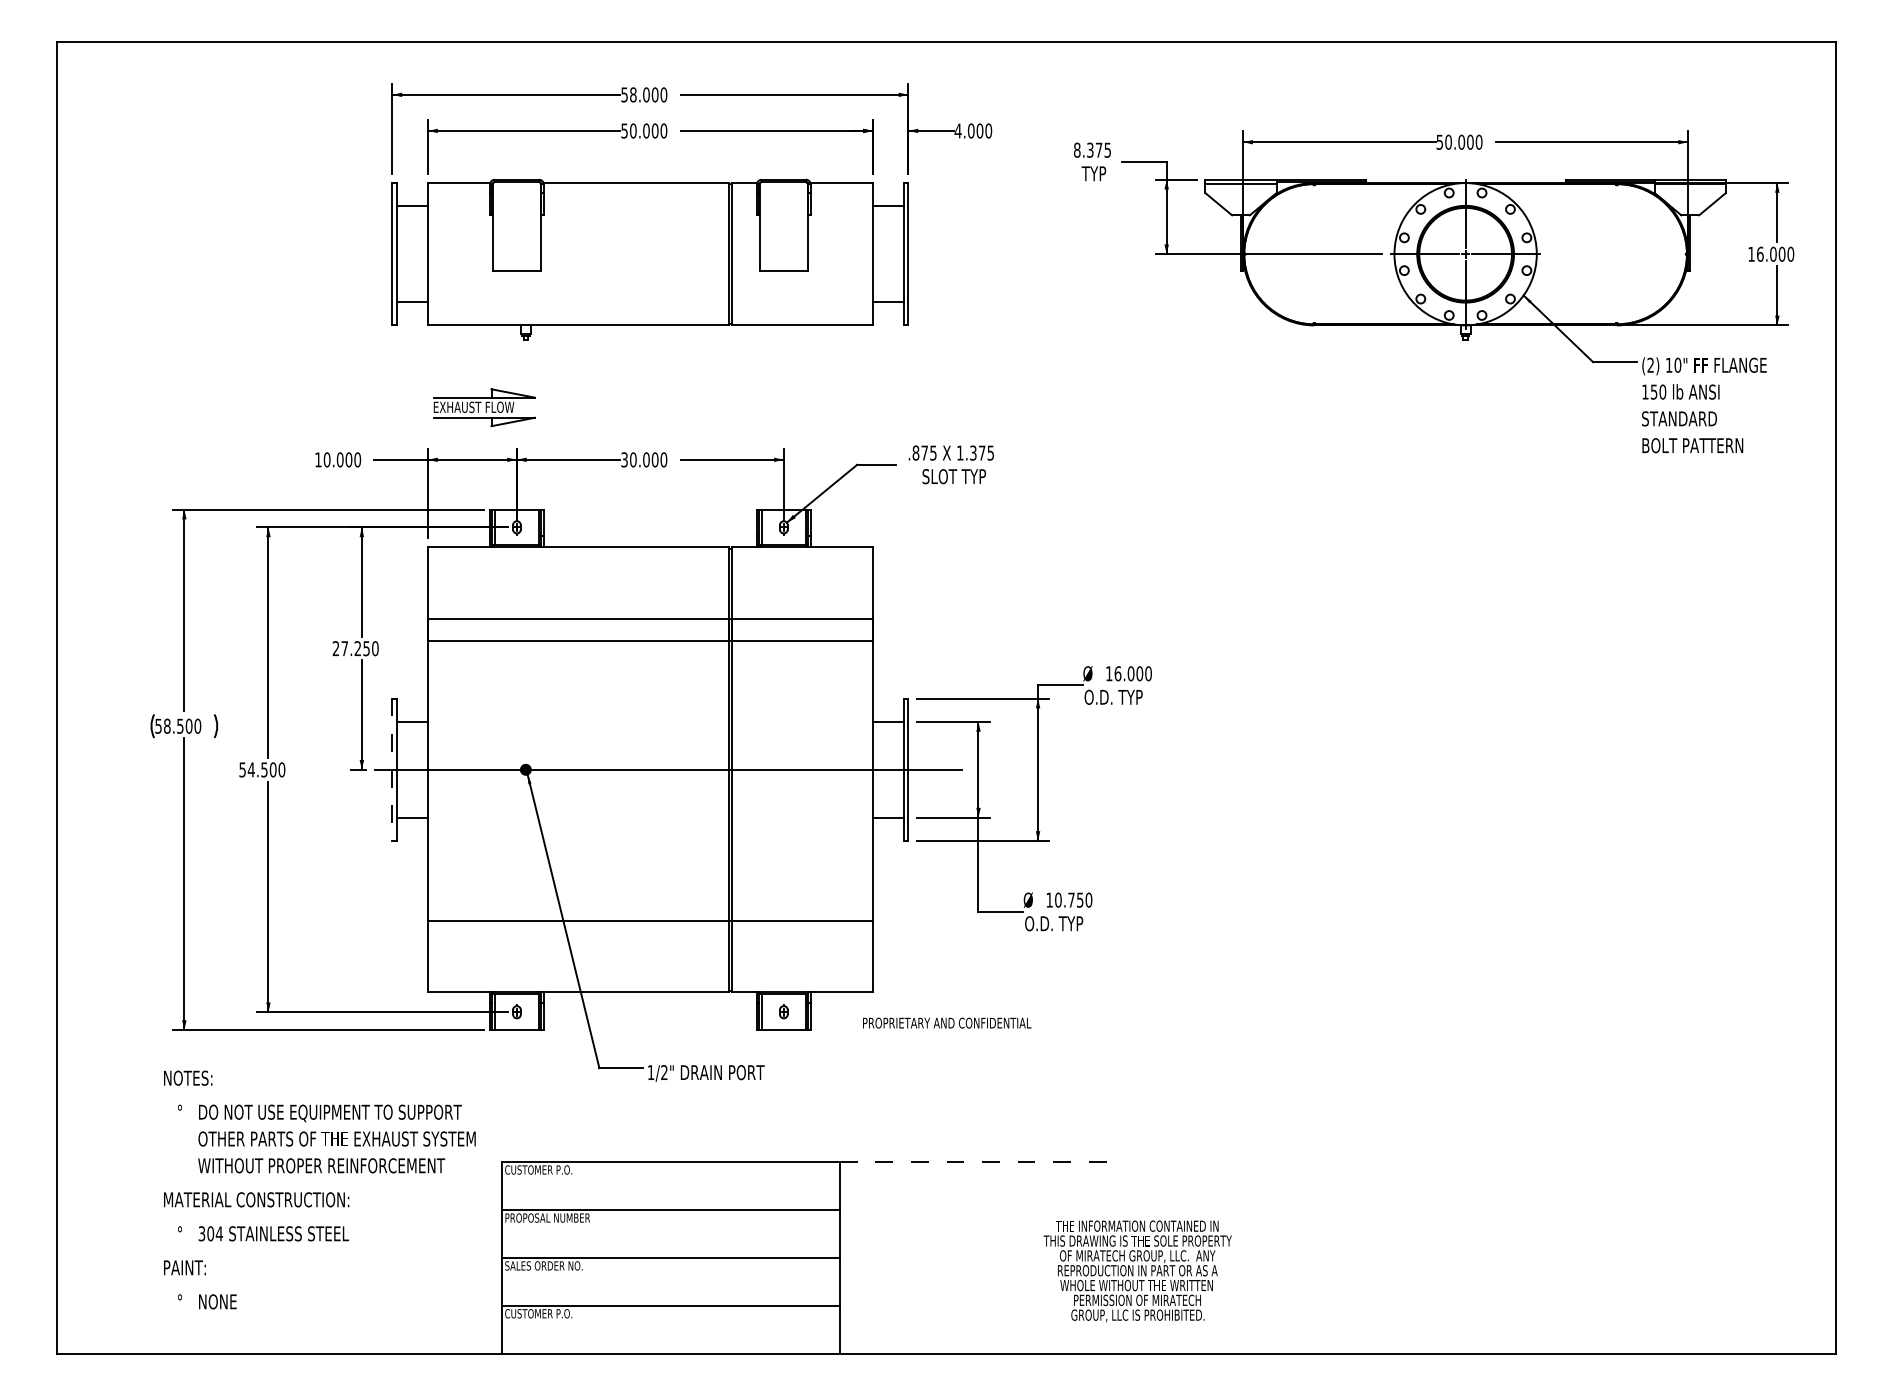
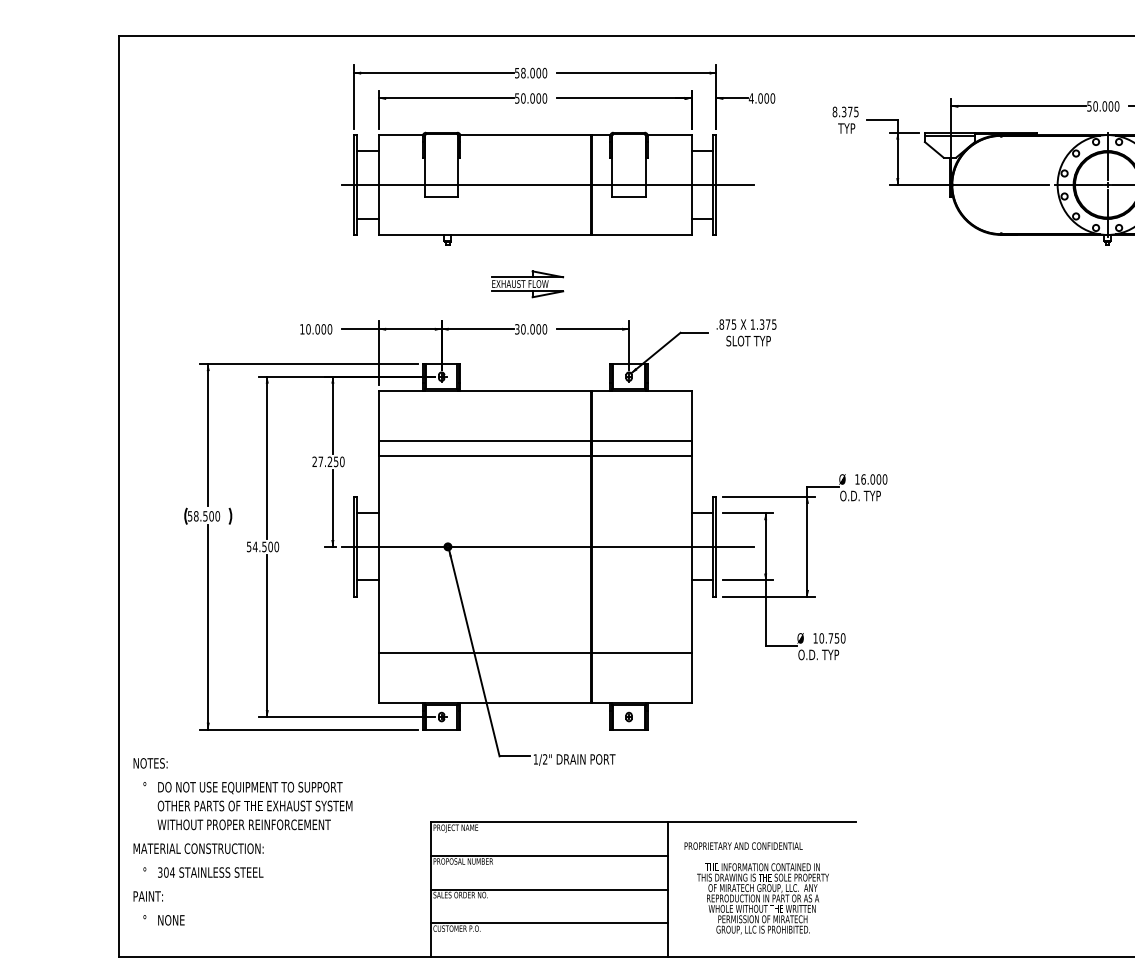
line: (667, 254) -> (547, 185), added
part: (484, 407) -> (527, 284), moved
line: (392, 770) -> (354, 547), dashed -> solid
text: (947, 1022) -> (743, 845), moved
line: (972, 1161) -> (761, 821), dashed -> solid
text: (538, 1171) -> (456, 828), CUSTOMER P.O. -> PROJECT NAME
text: (319, 1189) -> (242, 841), moved
text: (1137, 1271) -> (762, 899), moved

